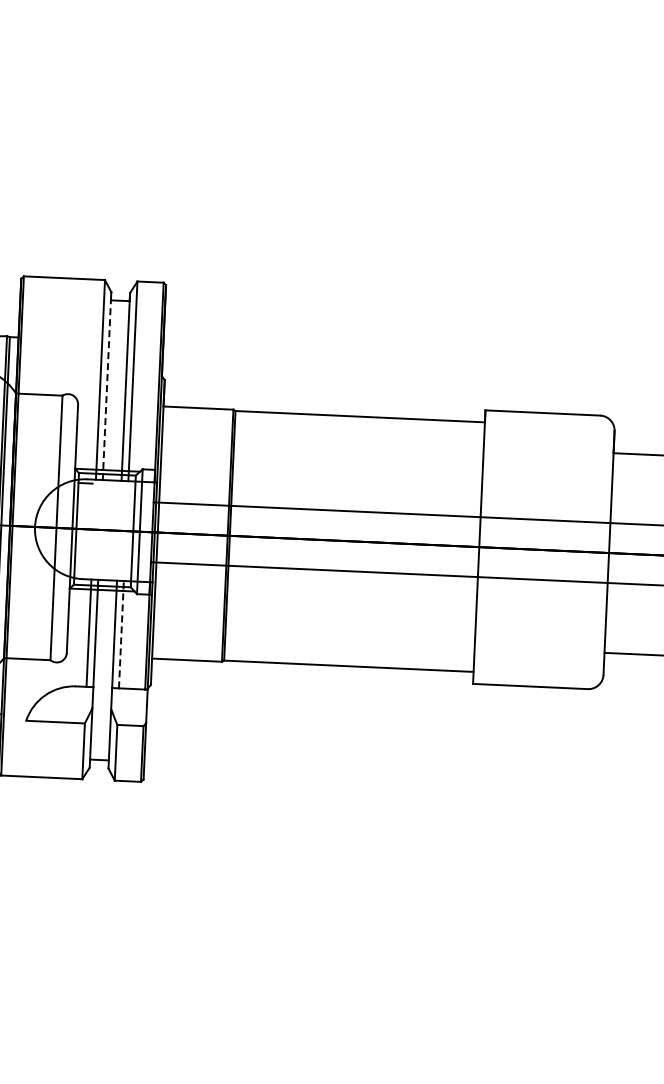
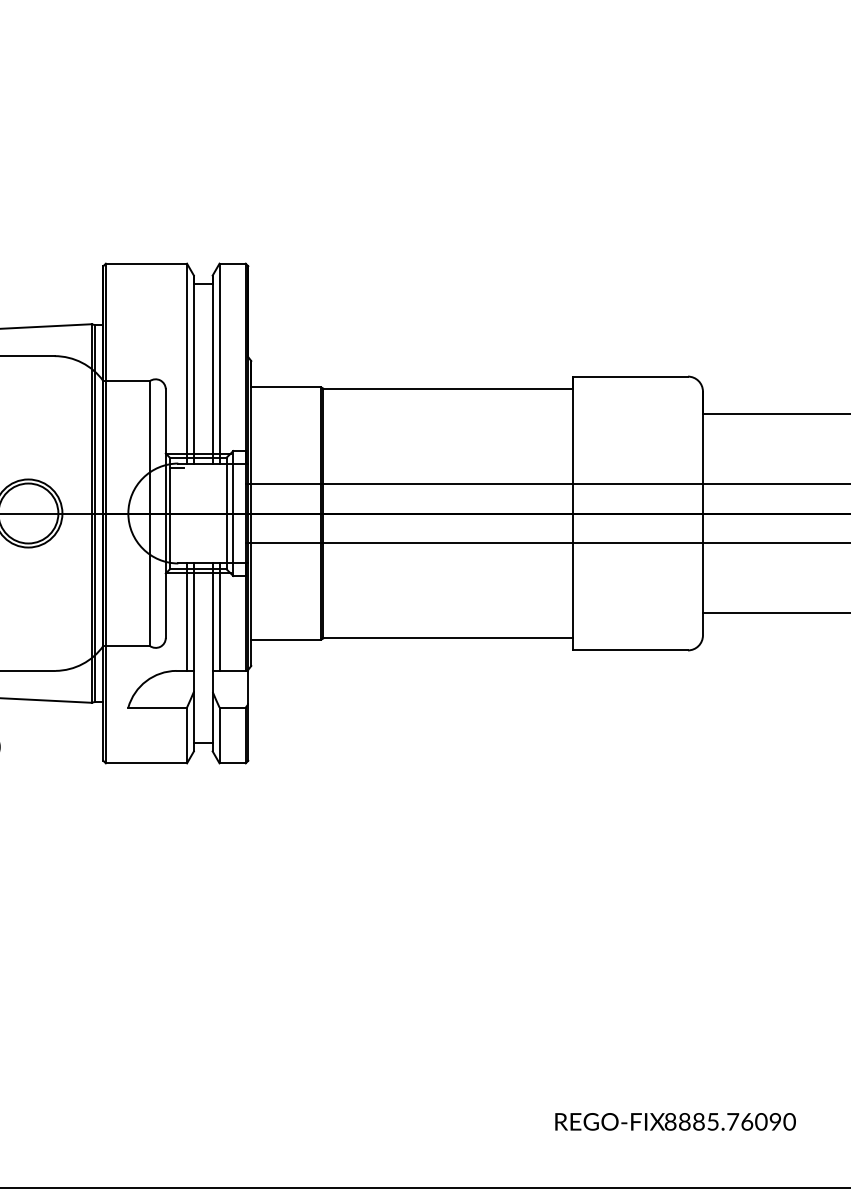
line: (106, 386) -> (193, 369), dashed -> solid
line: (121, 634) -> (219, 617), dashed -> solid

